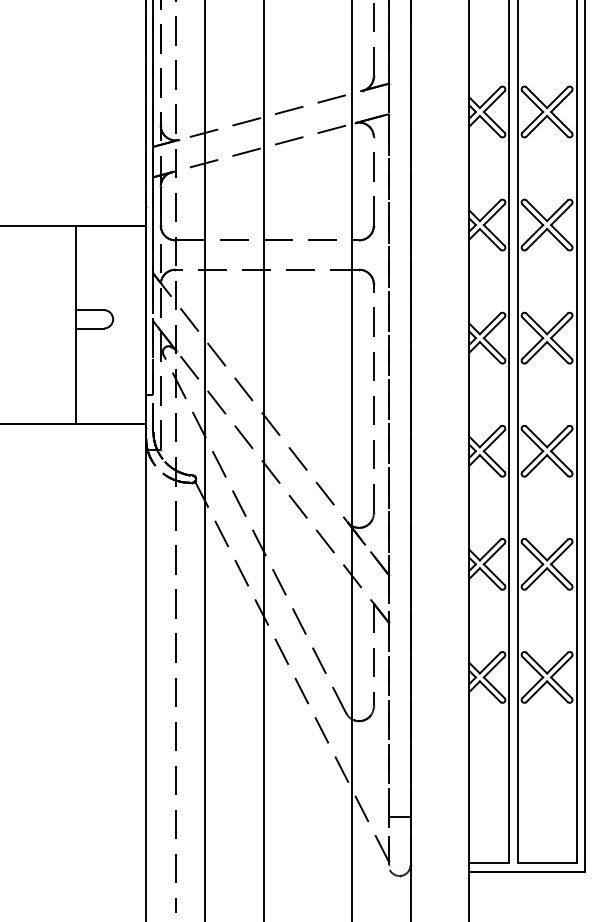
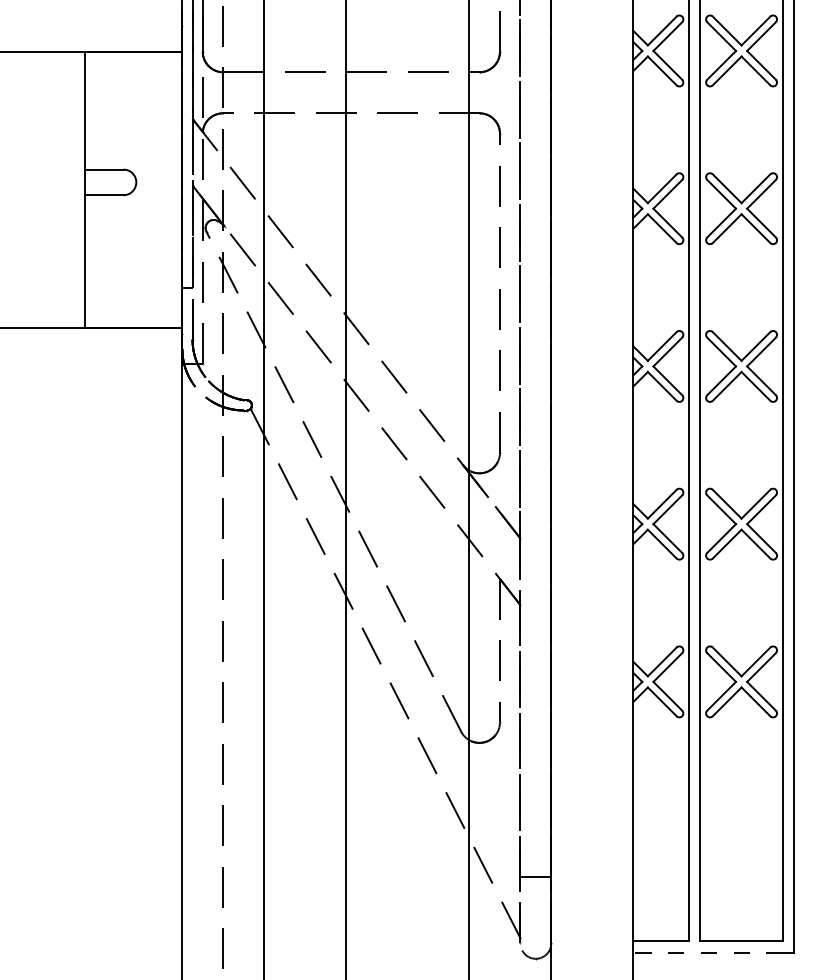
line: (523, 871) -> (708, 952), solid -> dashed

